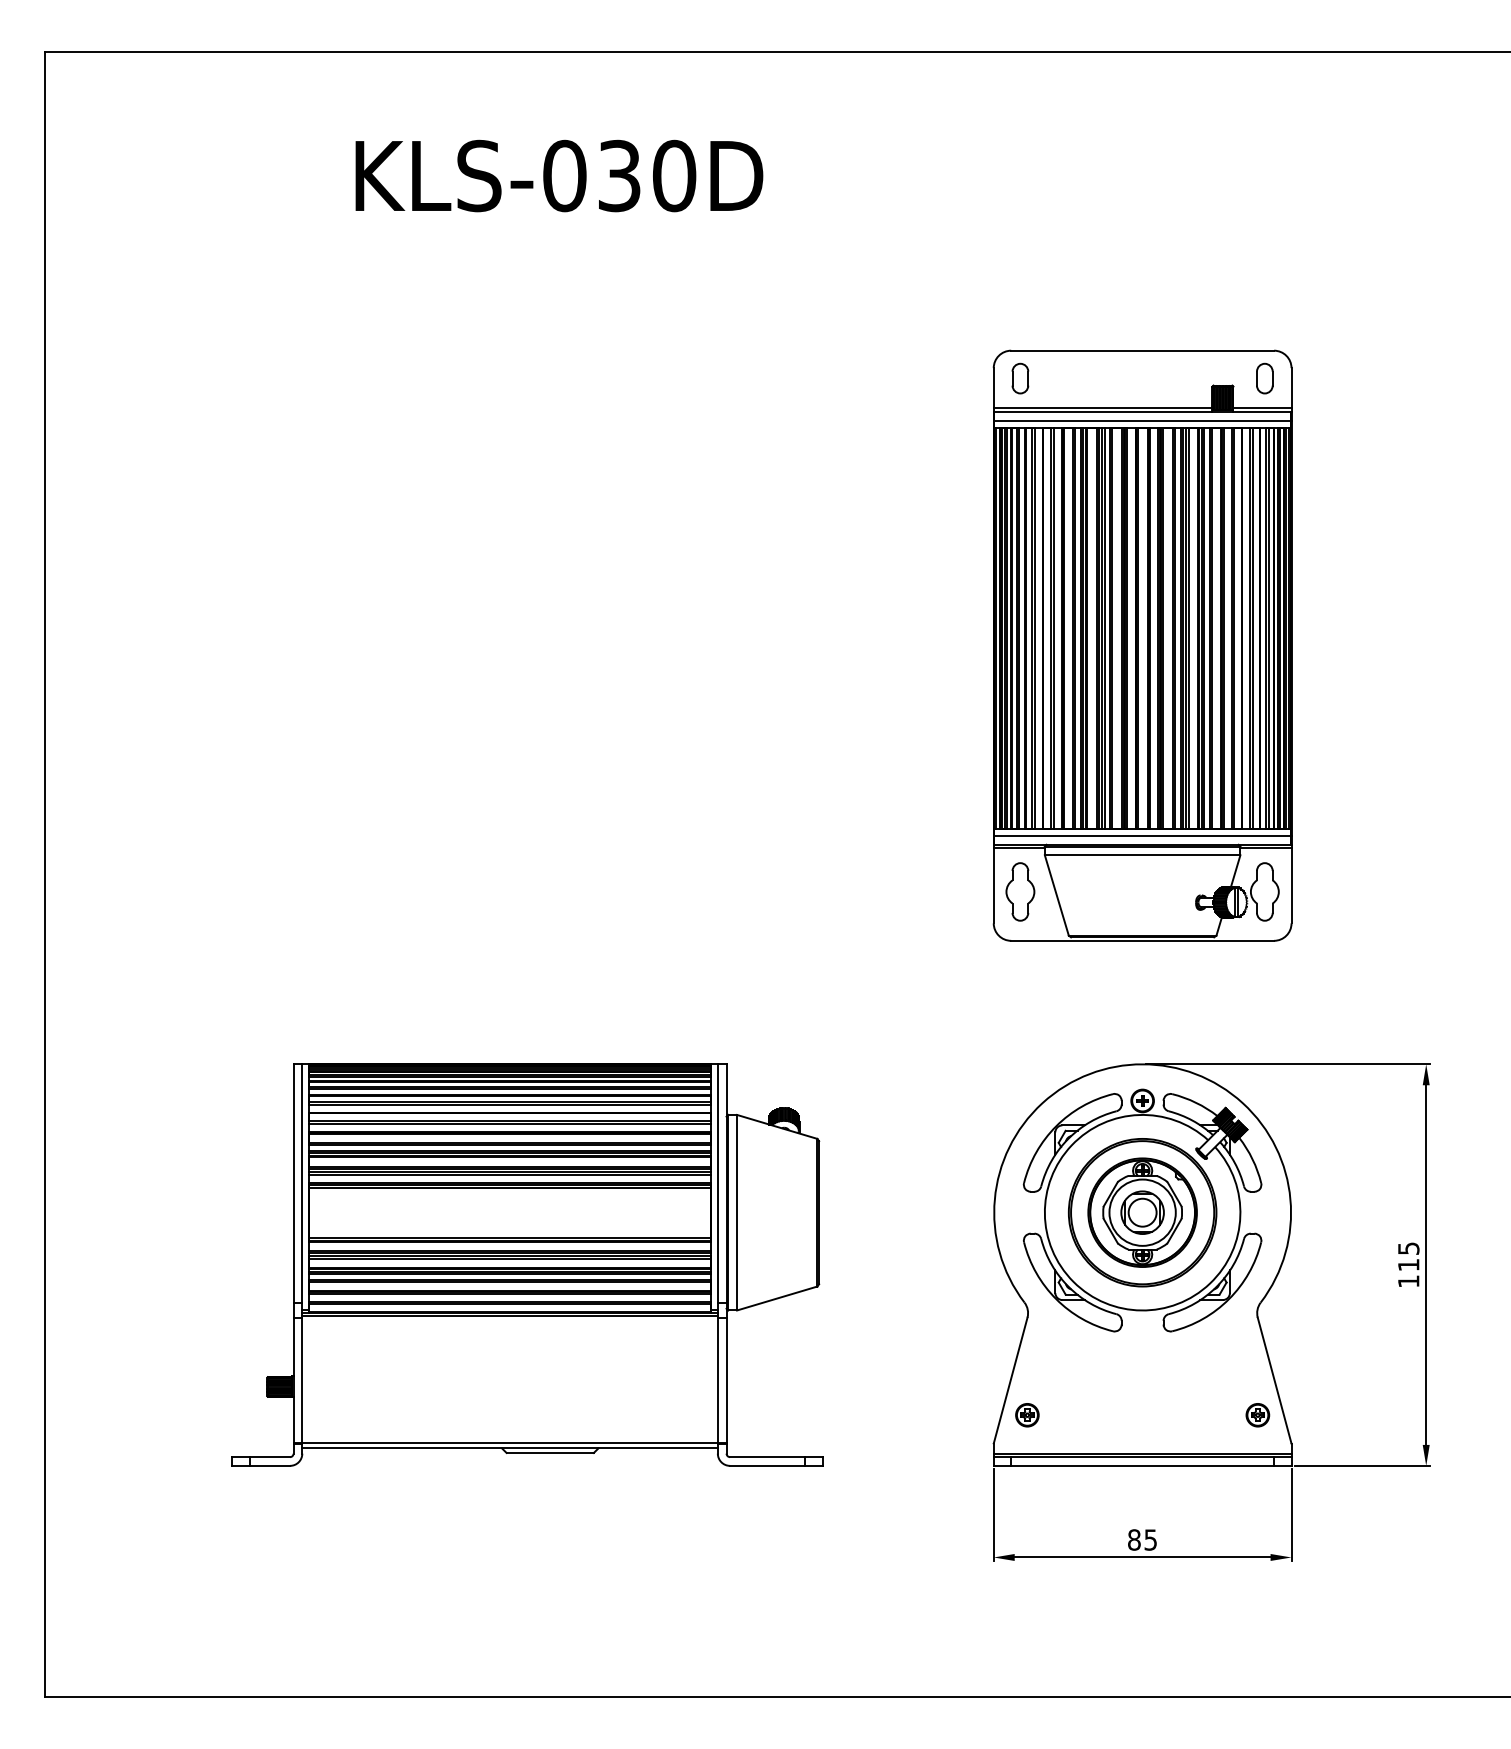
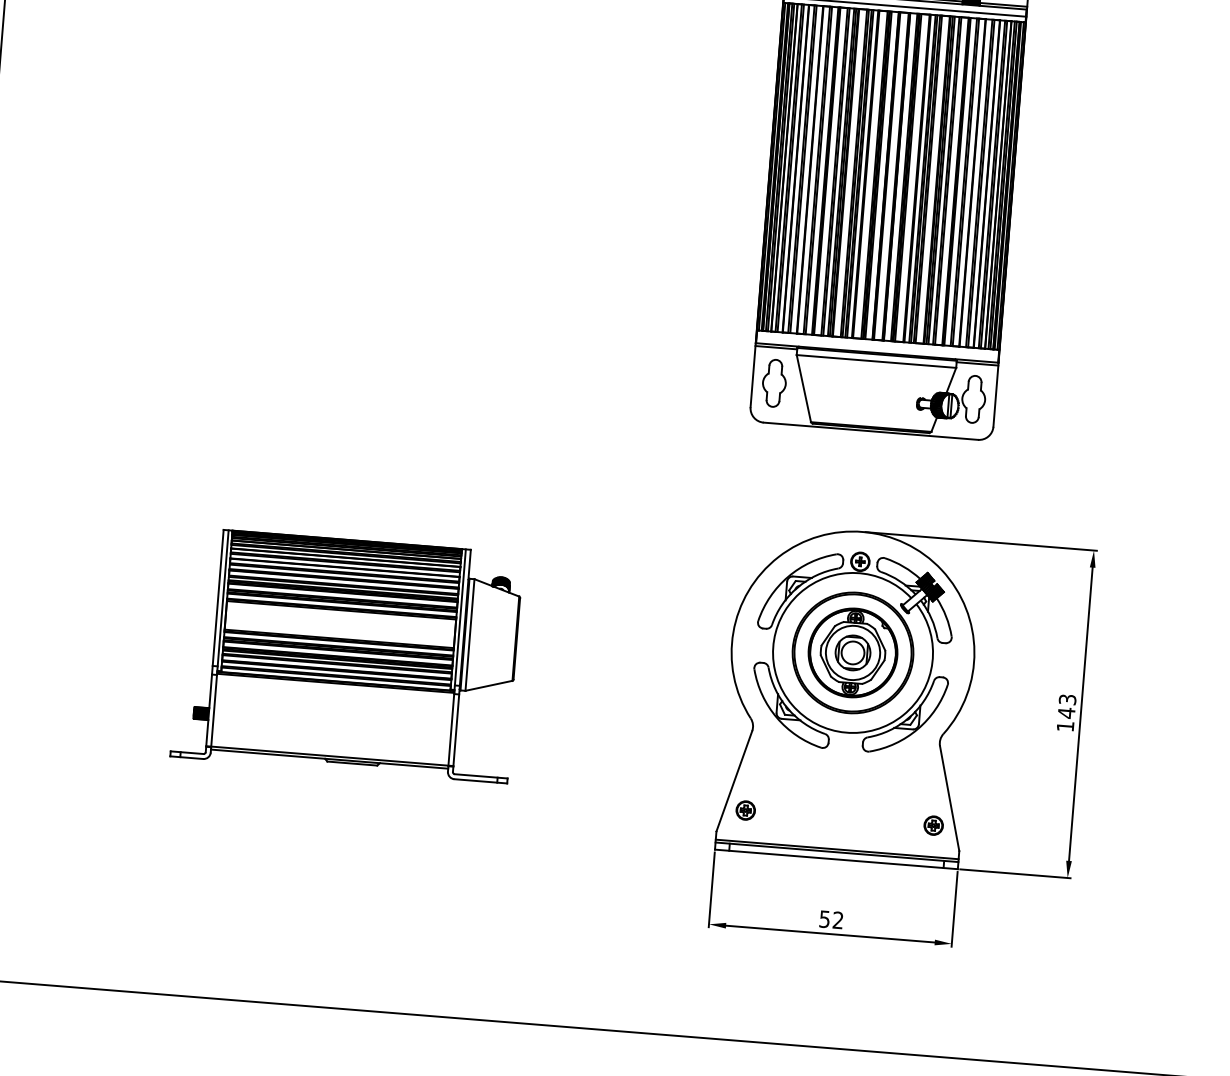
line: (1142, 836) -> (877, 346), removed
text: (1408, 1256) -> (1066, 706), 115 -> 143
part: (527, 1264) -> (348, 654), size x0.7
text: (1142, 1539) -> (831, 919), 85 -> 52

